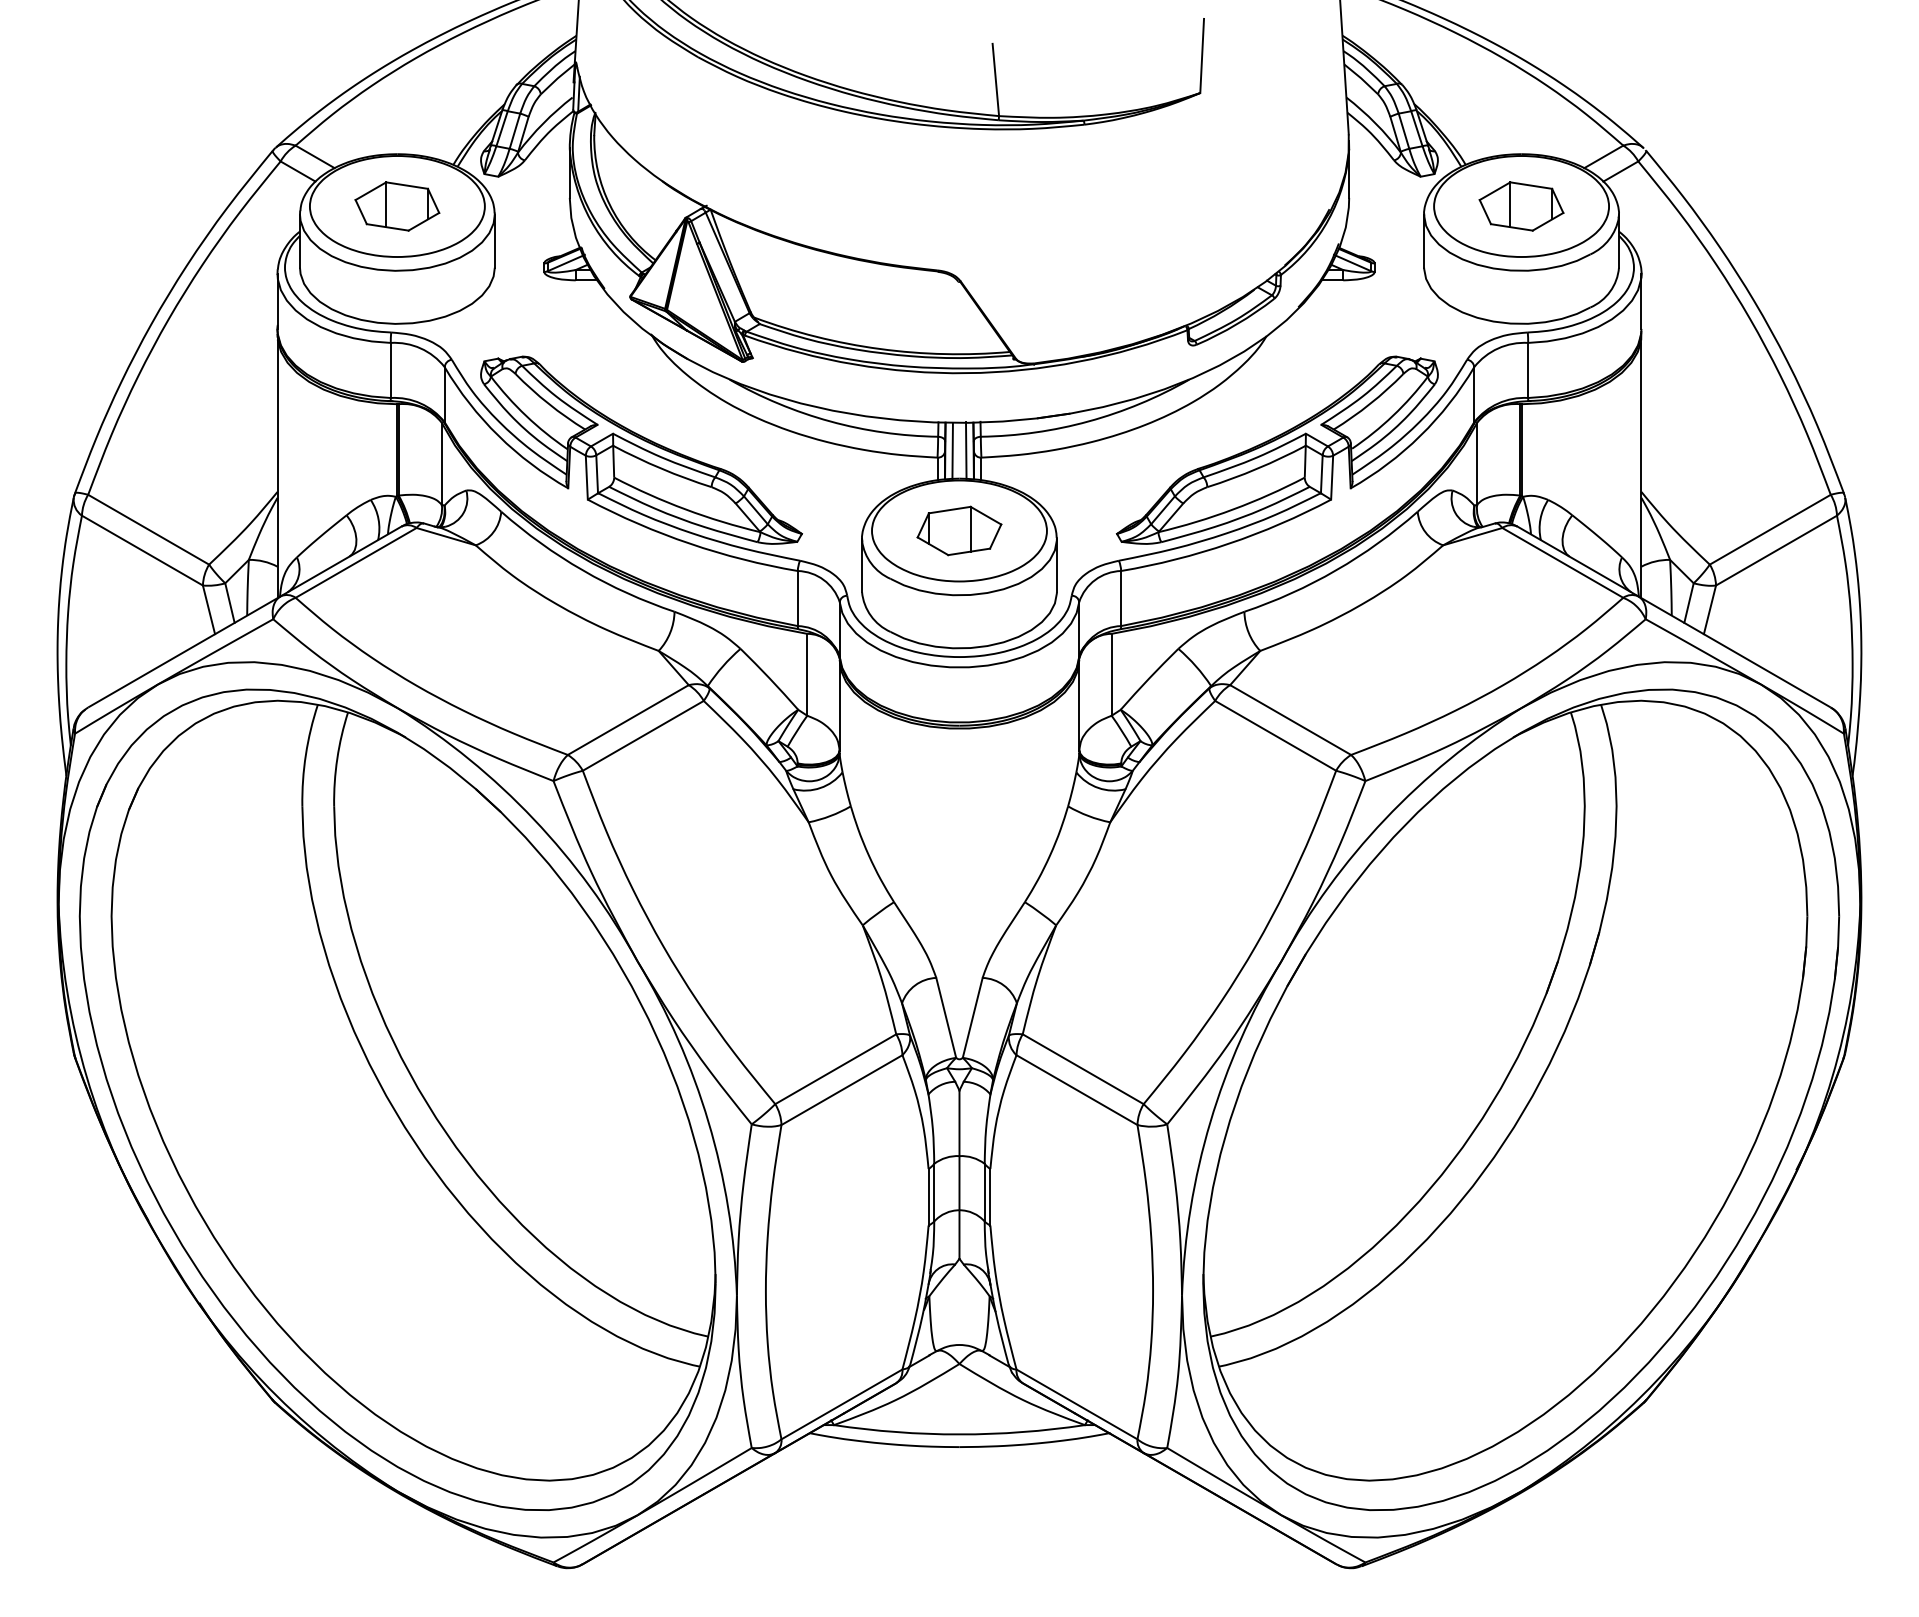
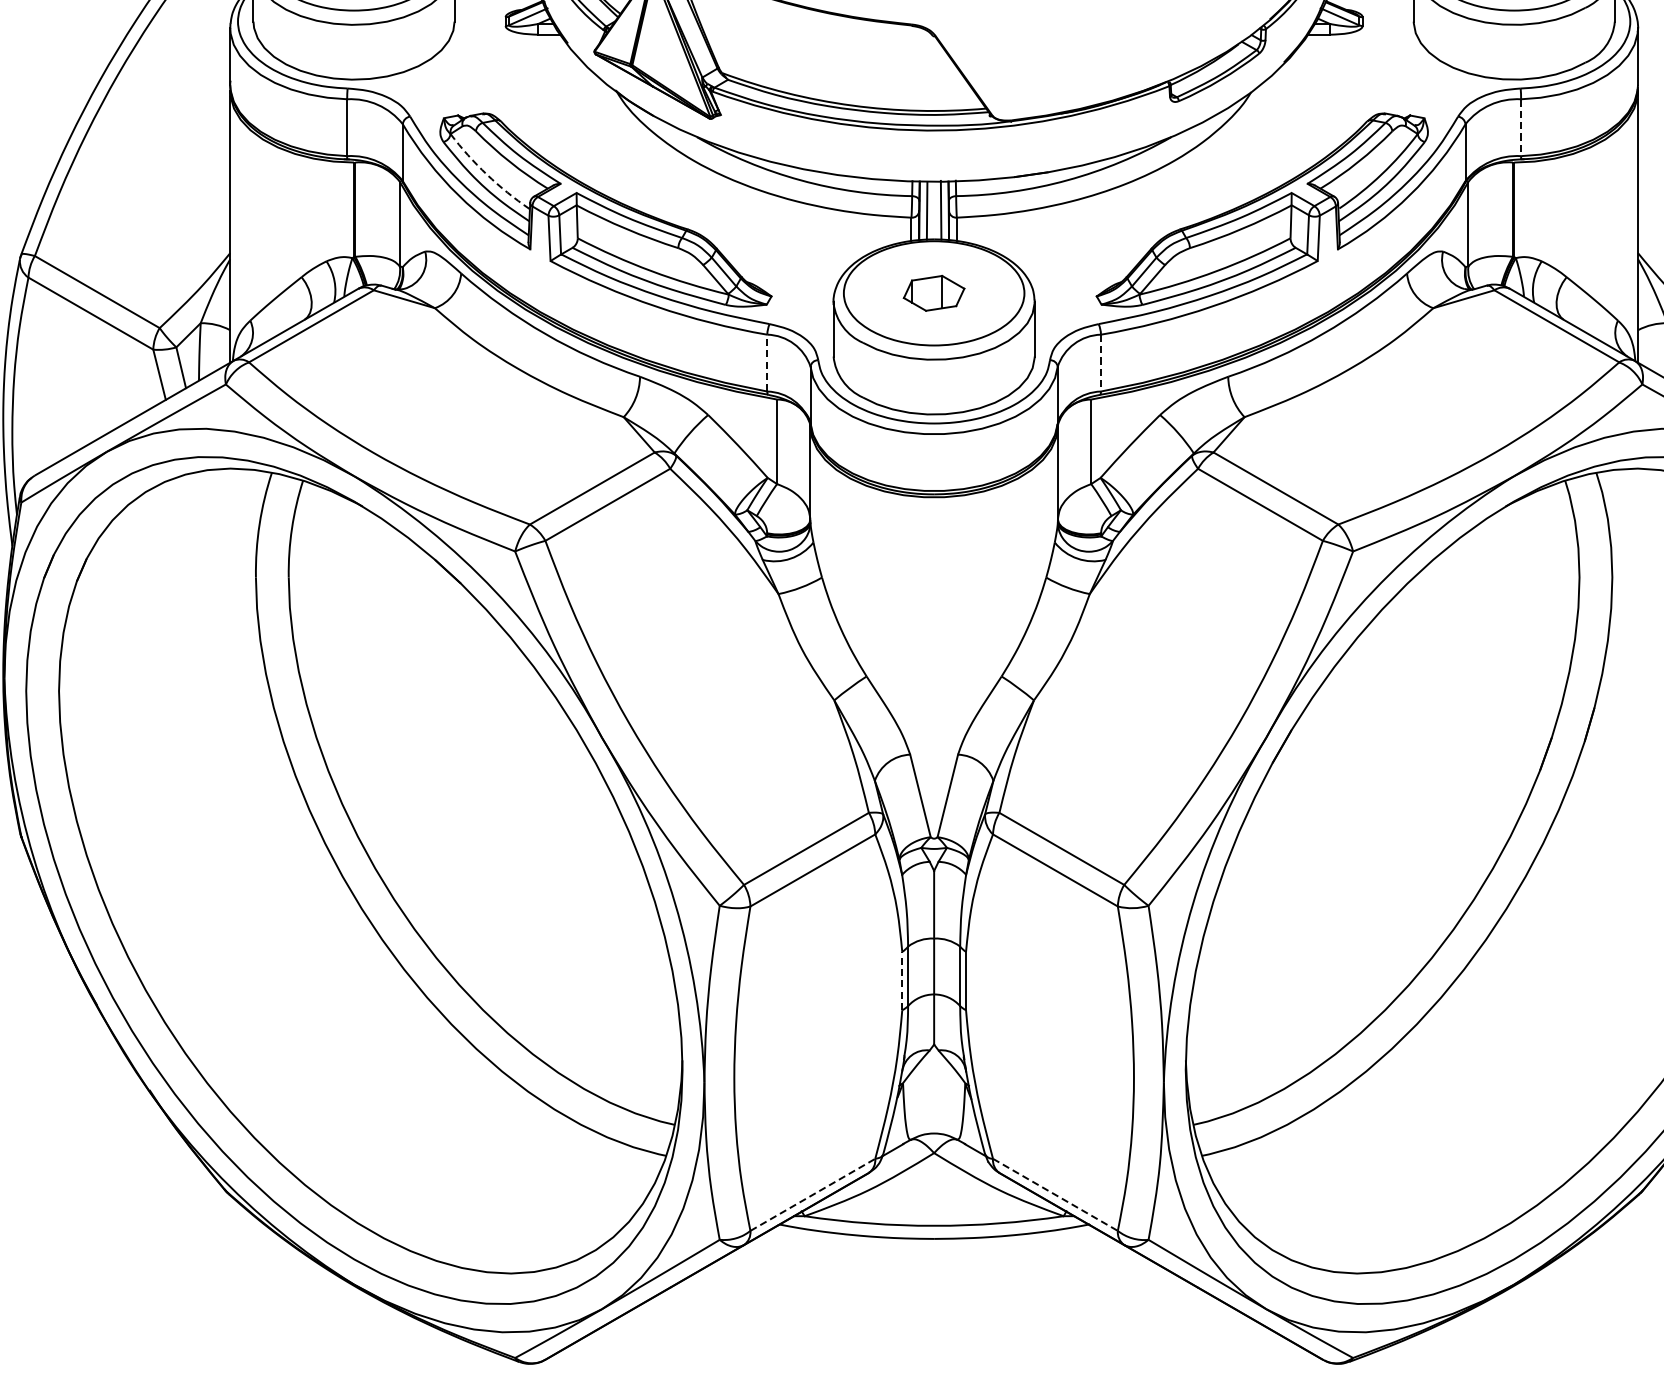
line: (1528, 370) -> (1521, 127), solid -> dashed
arc: (526, 415) -> (487, 174), solid -> dashed
part: (959, 530) -> (934, 292), size x0.7
line: (797, 598) -> (766, 363), solid -> dashed
line: (1121, 598) -> (1101, 363), solid -> dashed
line: (928, 1196) -> (902, 980), solid -> dashed
line: (841, 1404) -> (812, 1194), solid -> dashed
line: (1077, 1404) -> (1055, 1194), solid -> dashed

